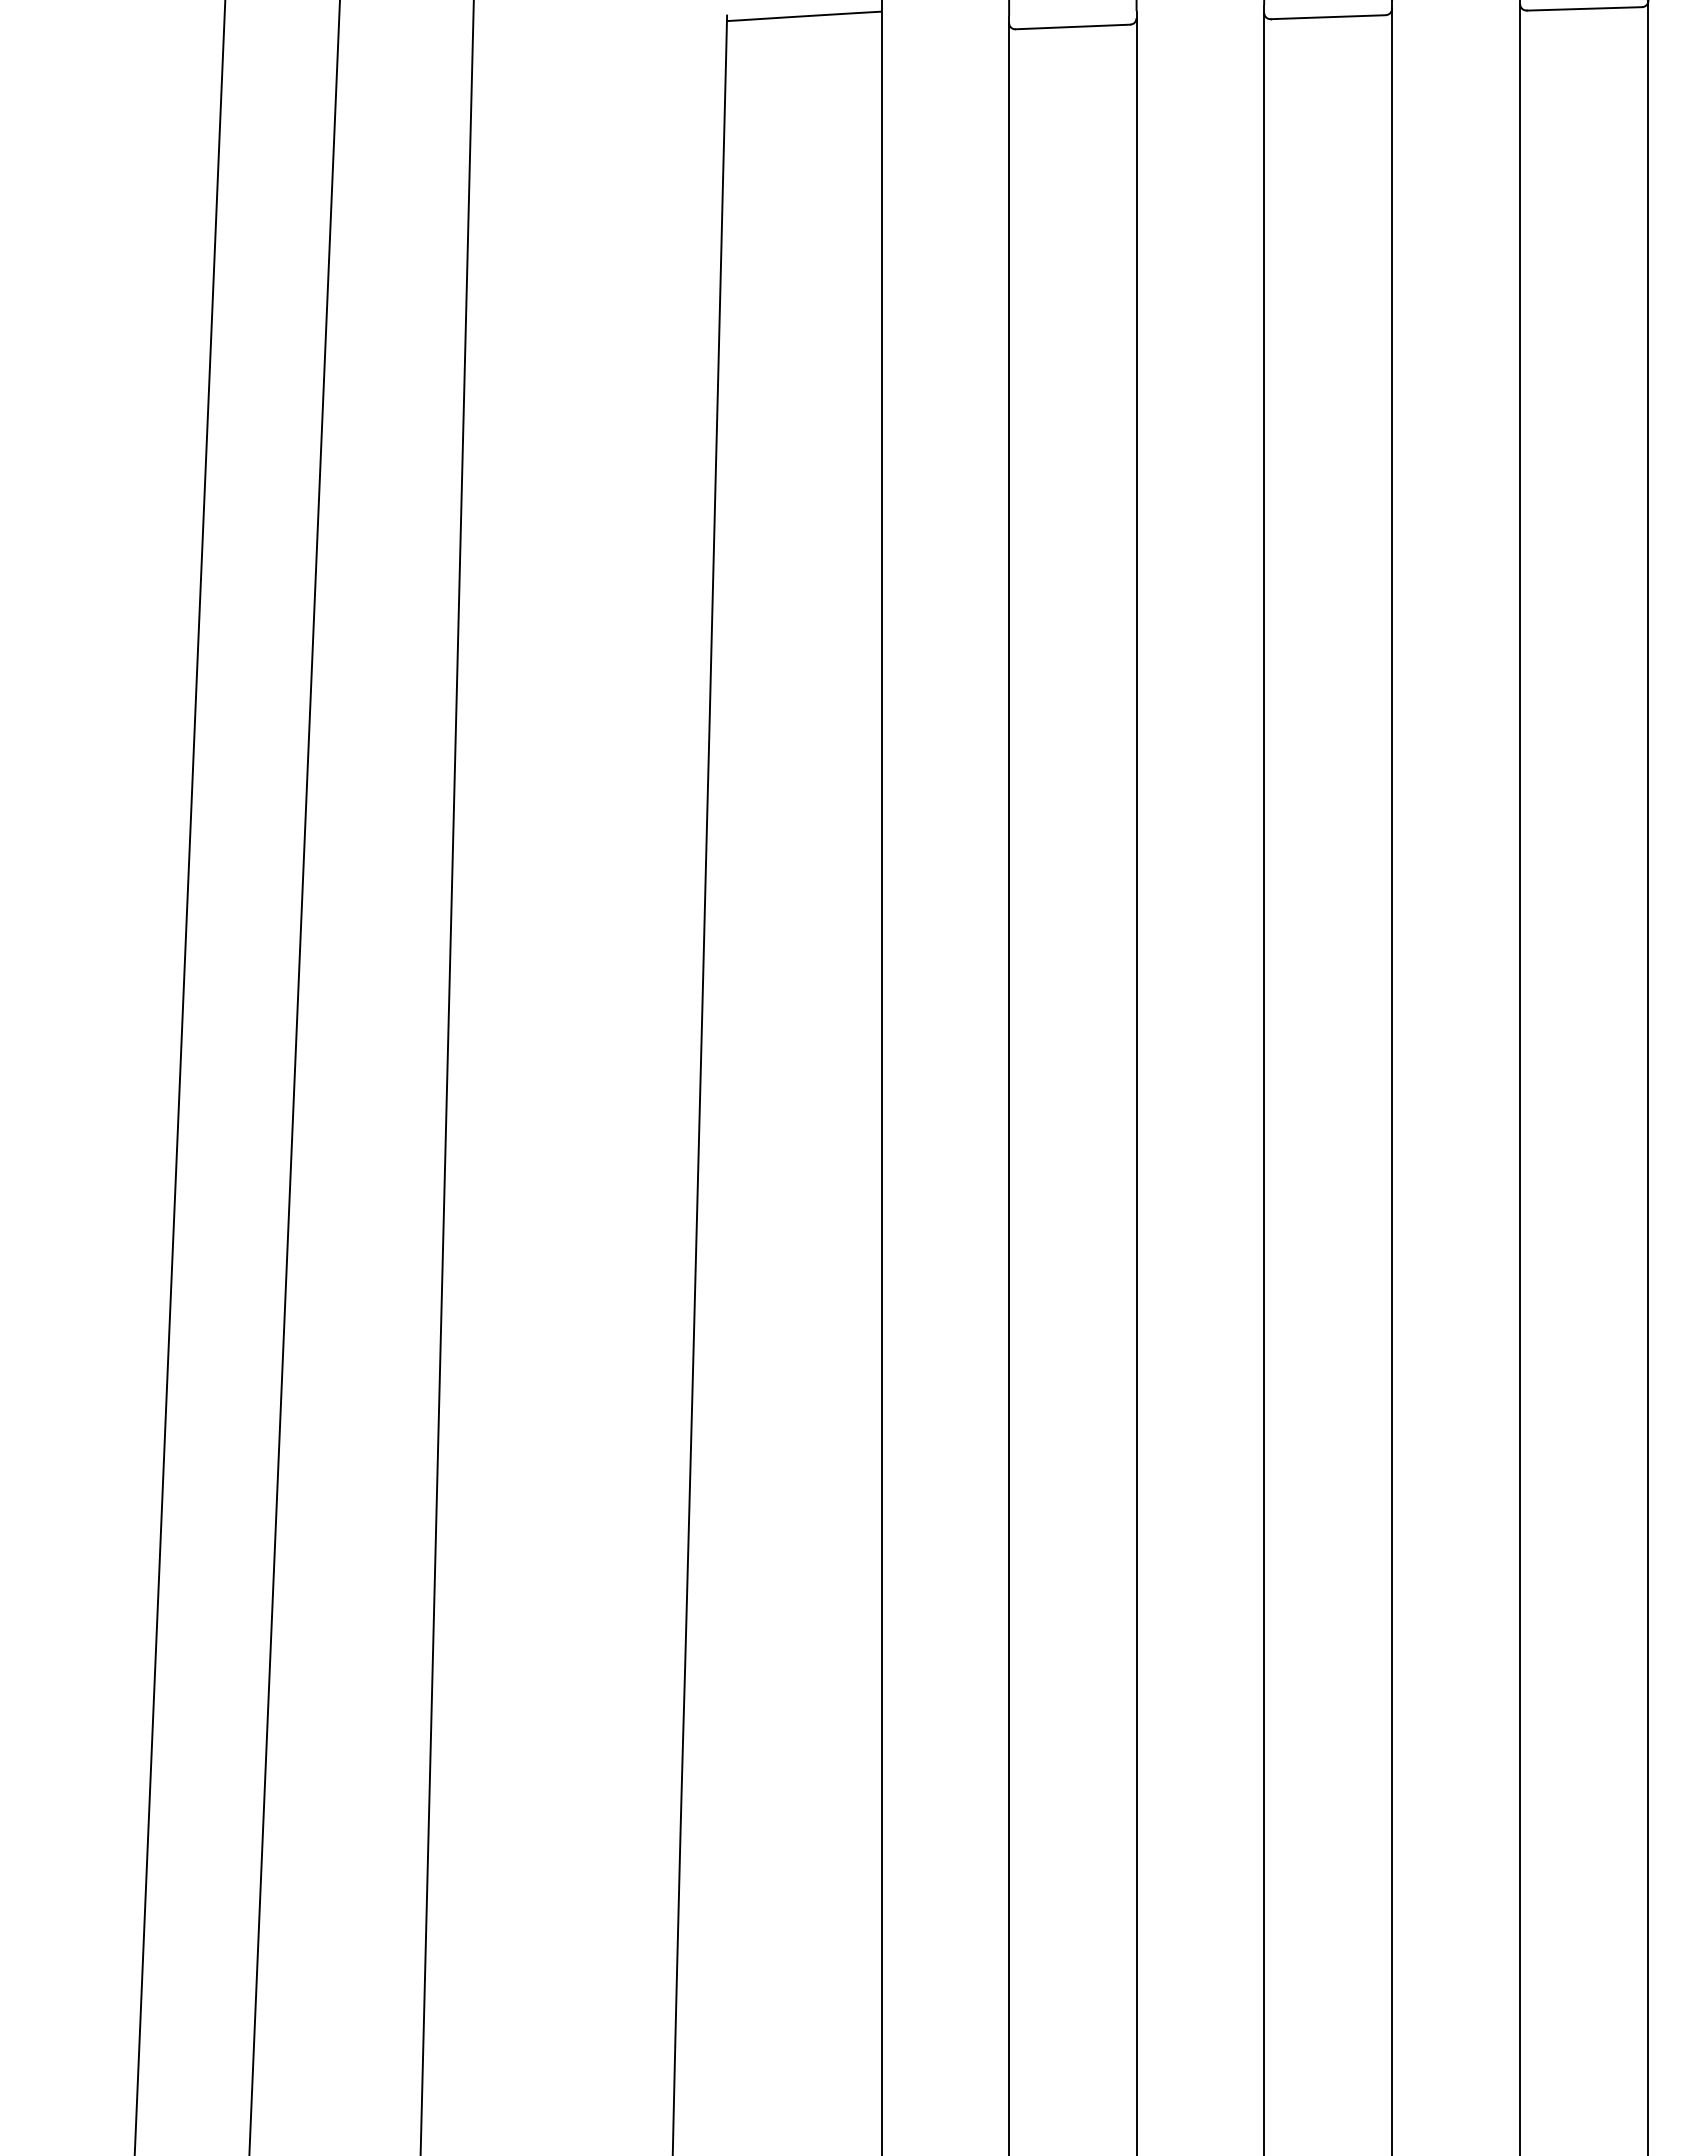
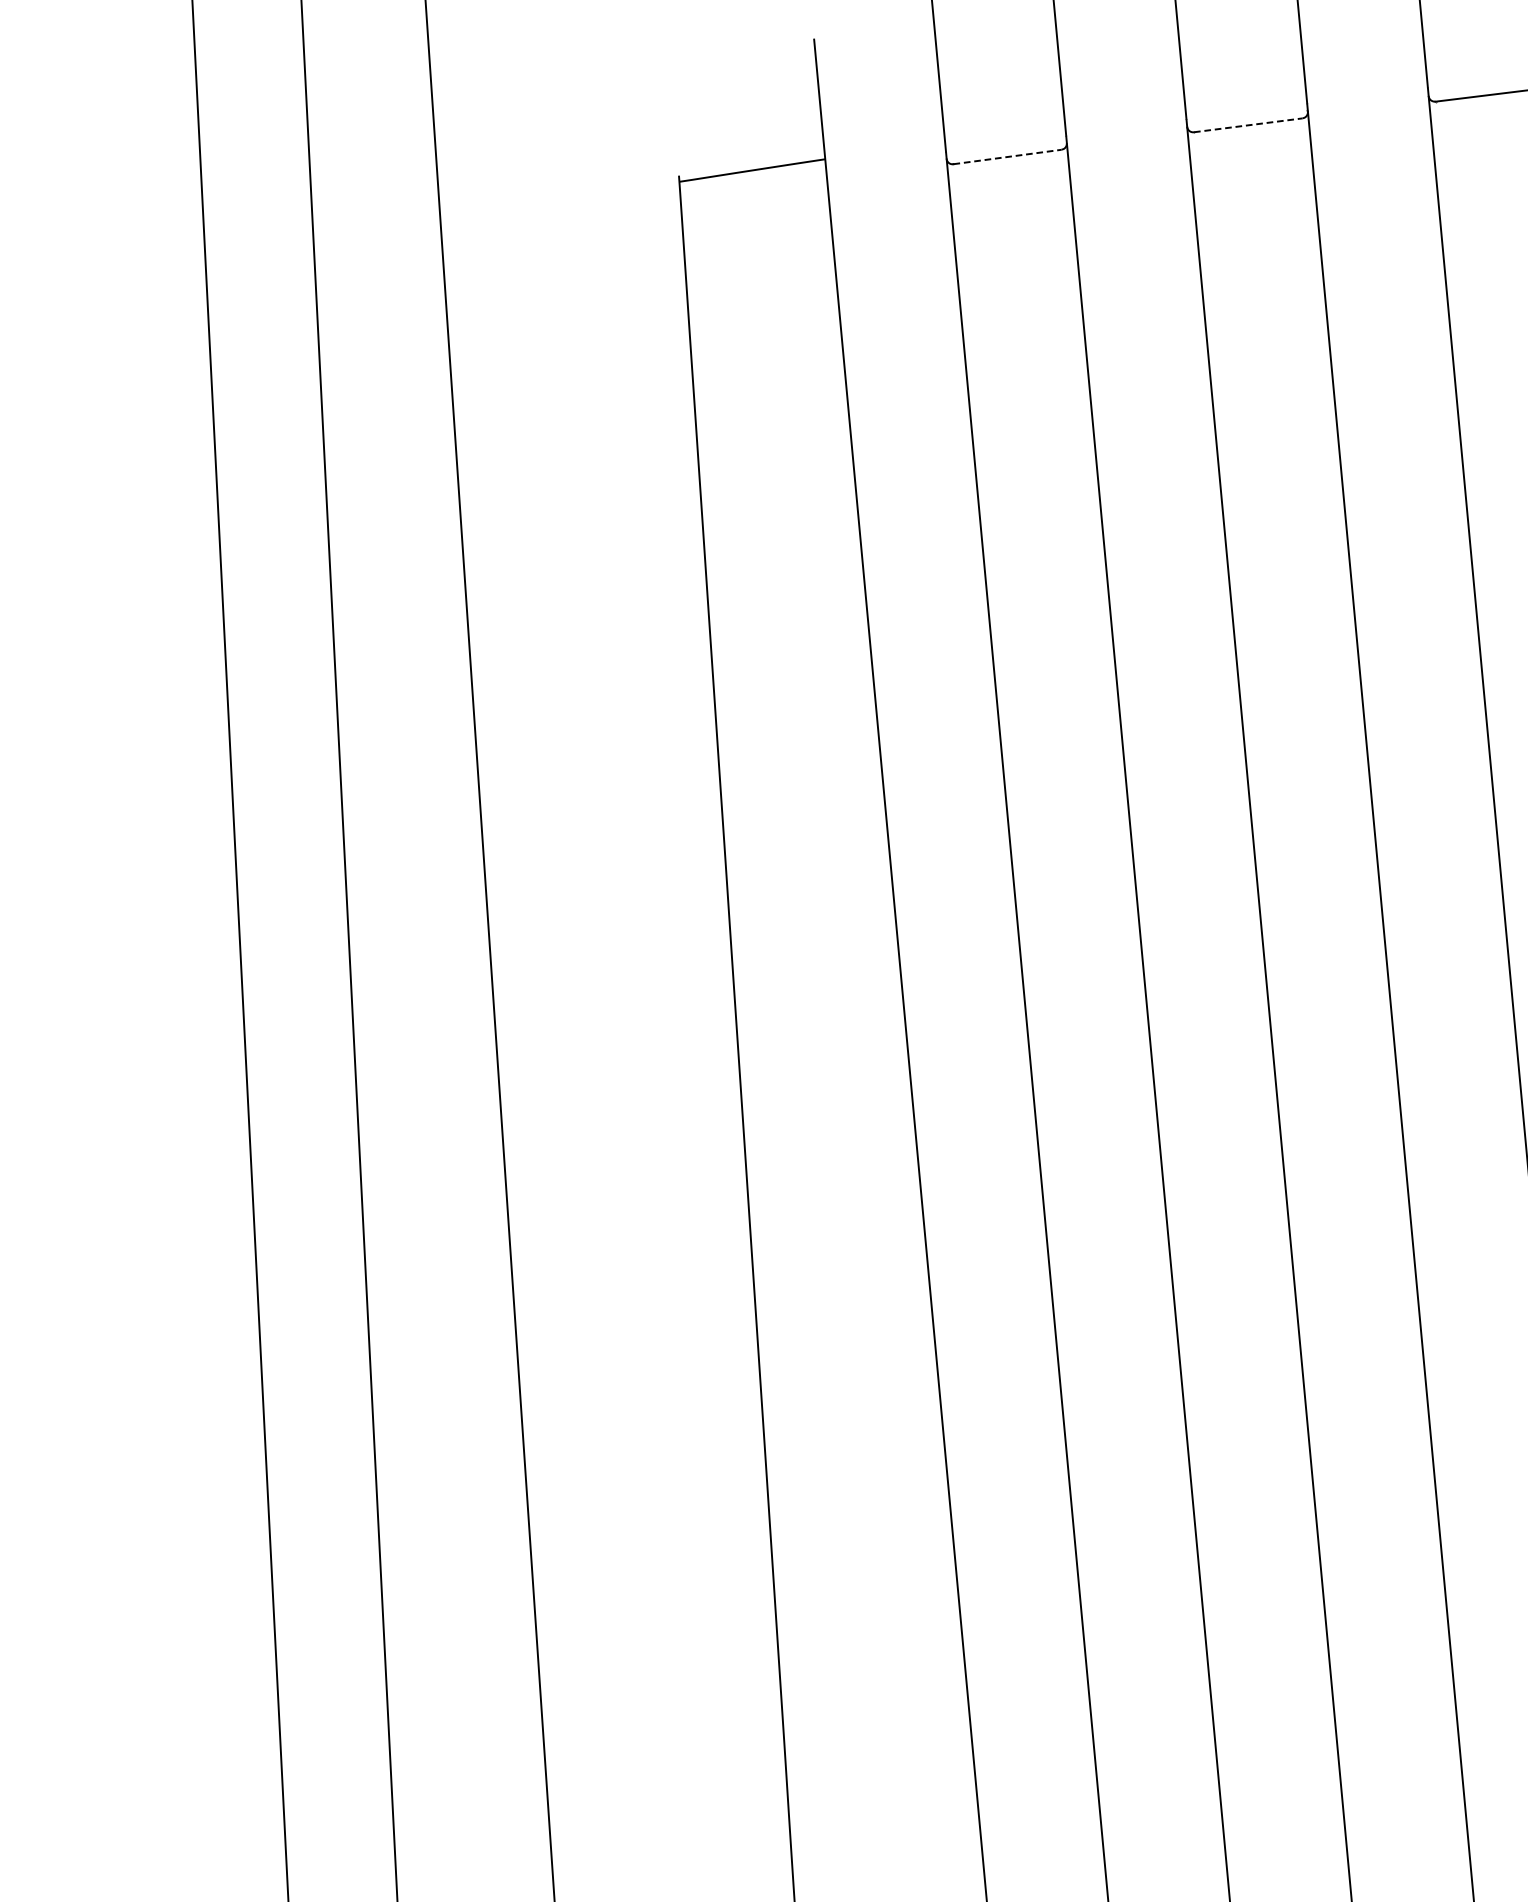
line: (1328, 17) -> (1248, 125), solid -> dashed
line: (1073, 26) -> (1007, 156), solid -> dashed

